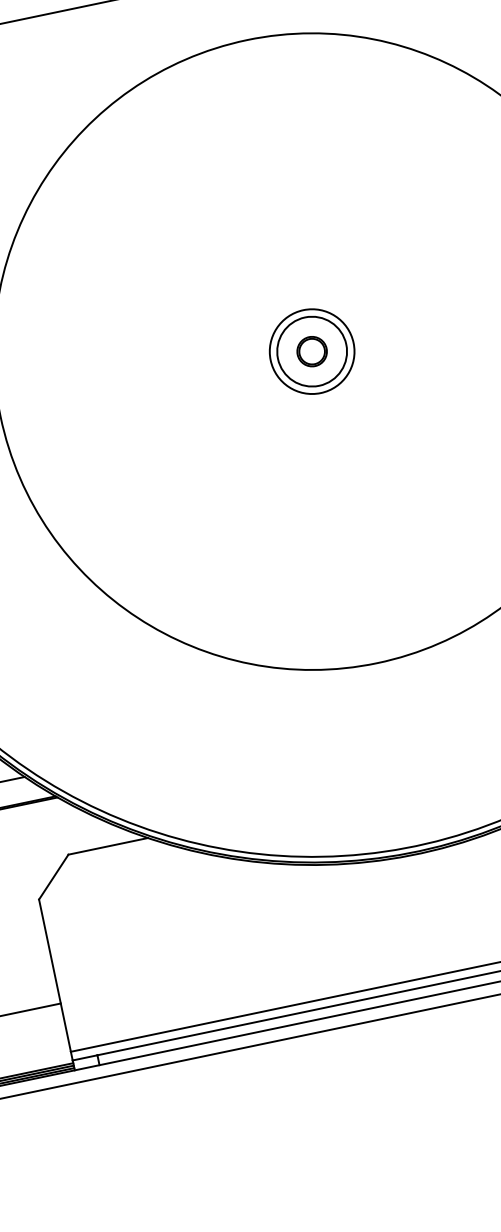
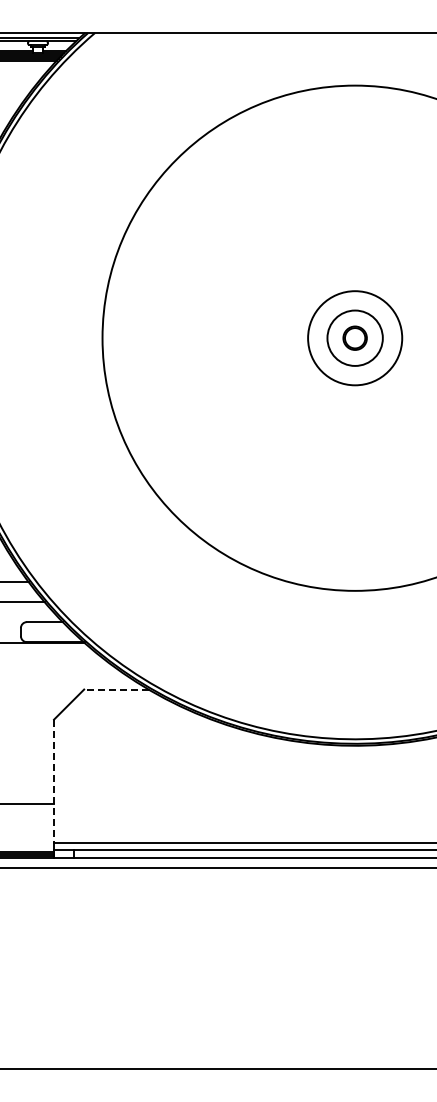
circle: (311, 350) -> (354, 337), size x1.4
line: (107, 846) -> (115, 689), solid -> dashed
line: (55, 975) -> (54, 781), solid -> dashed

